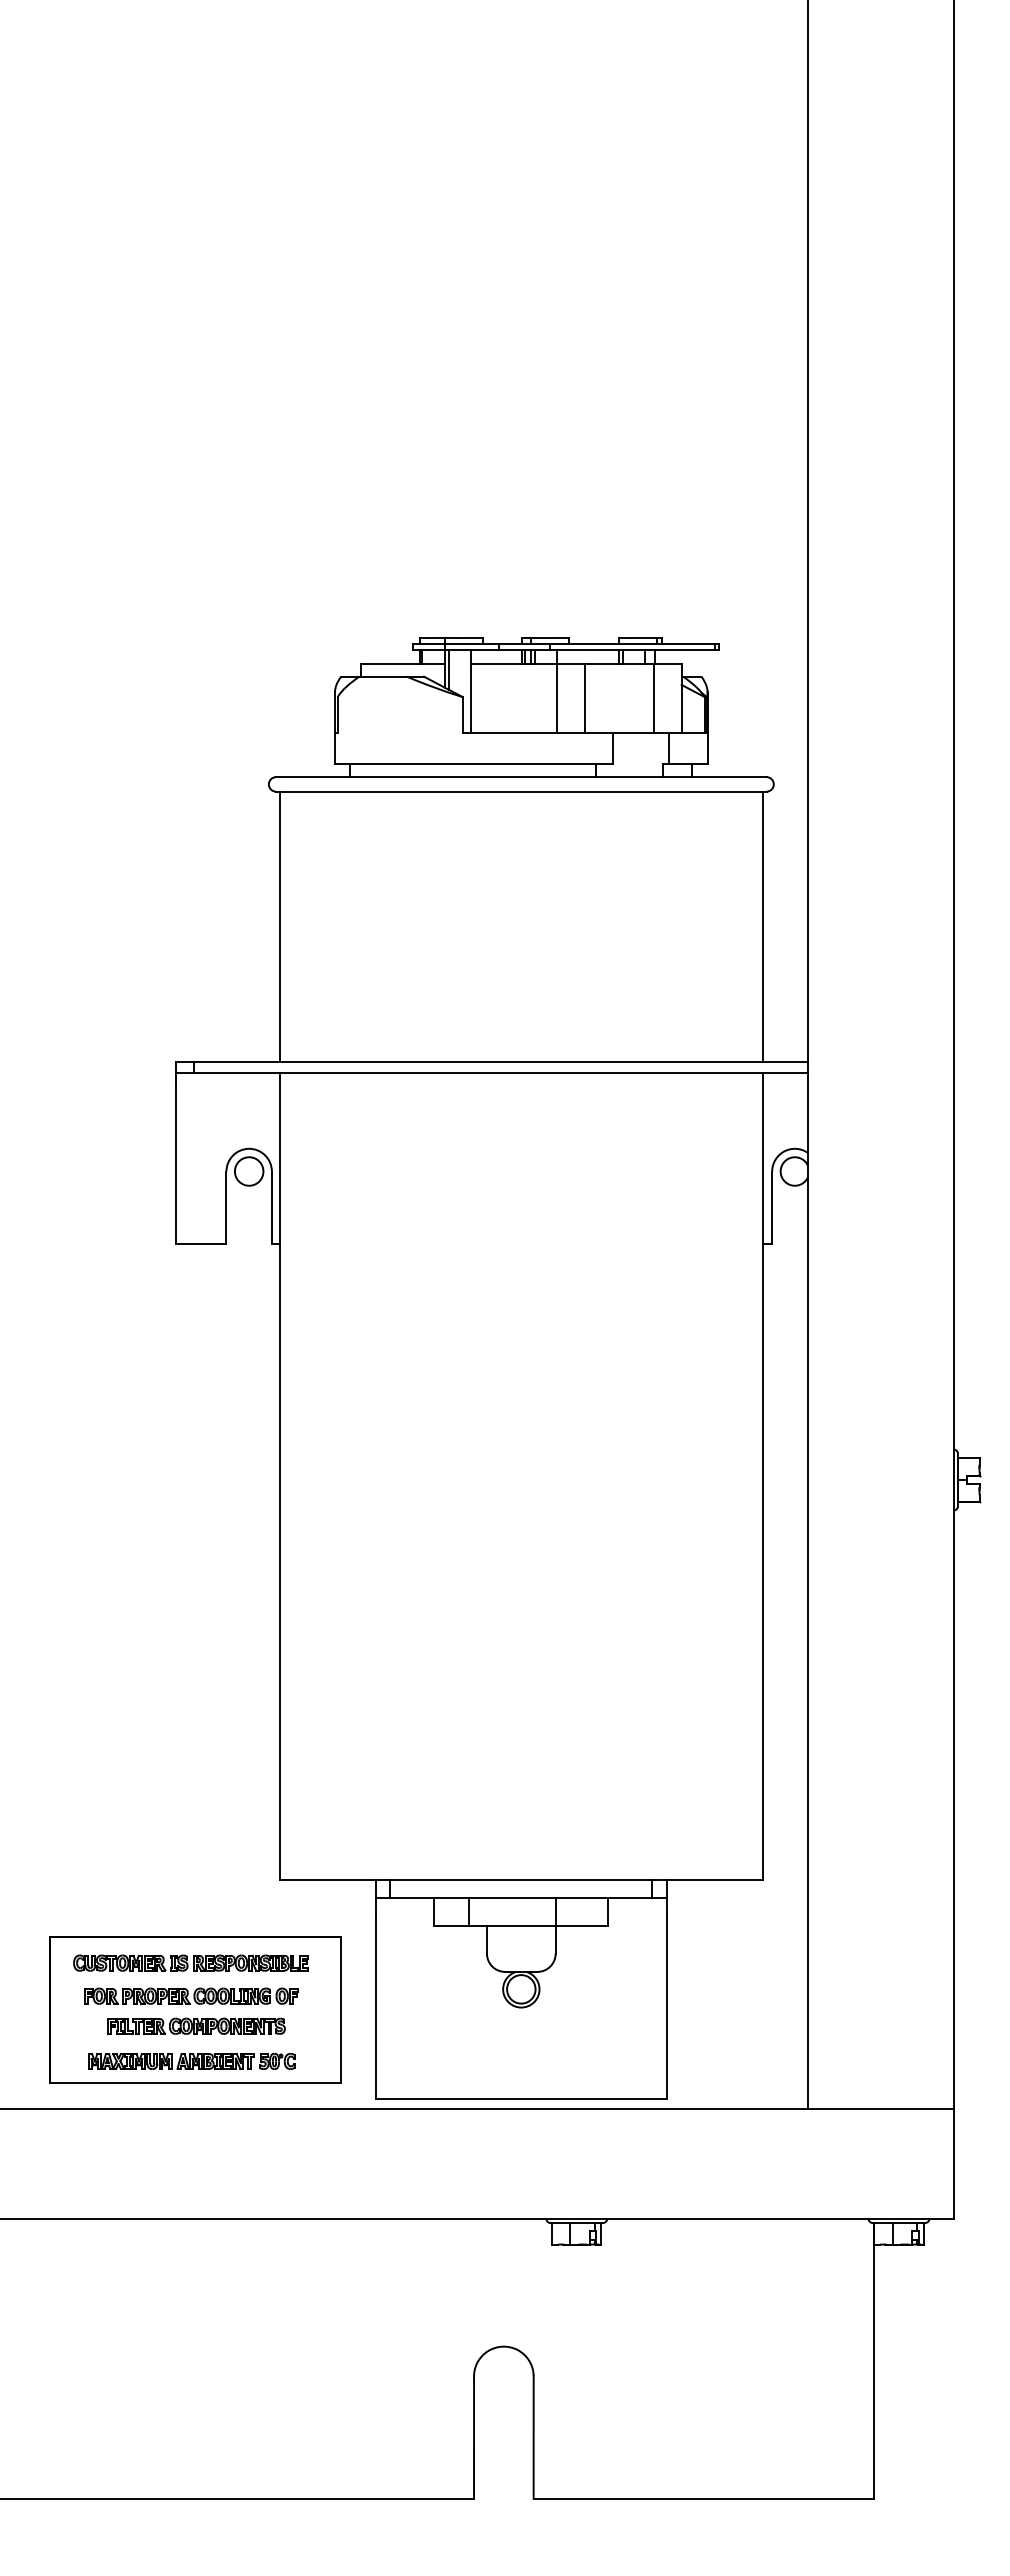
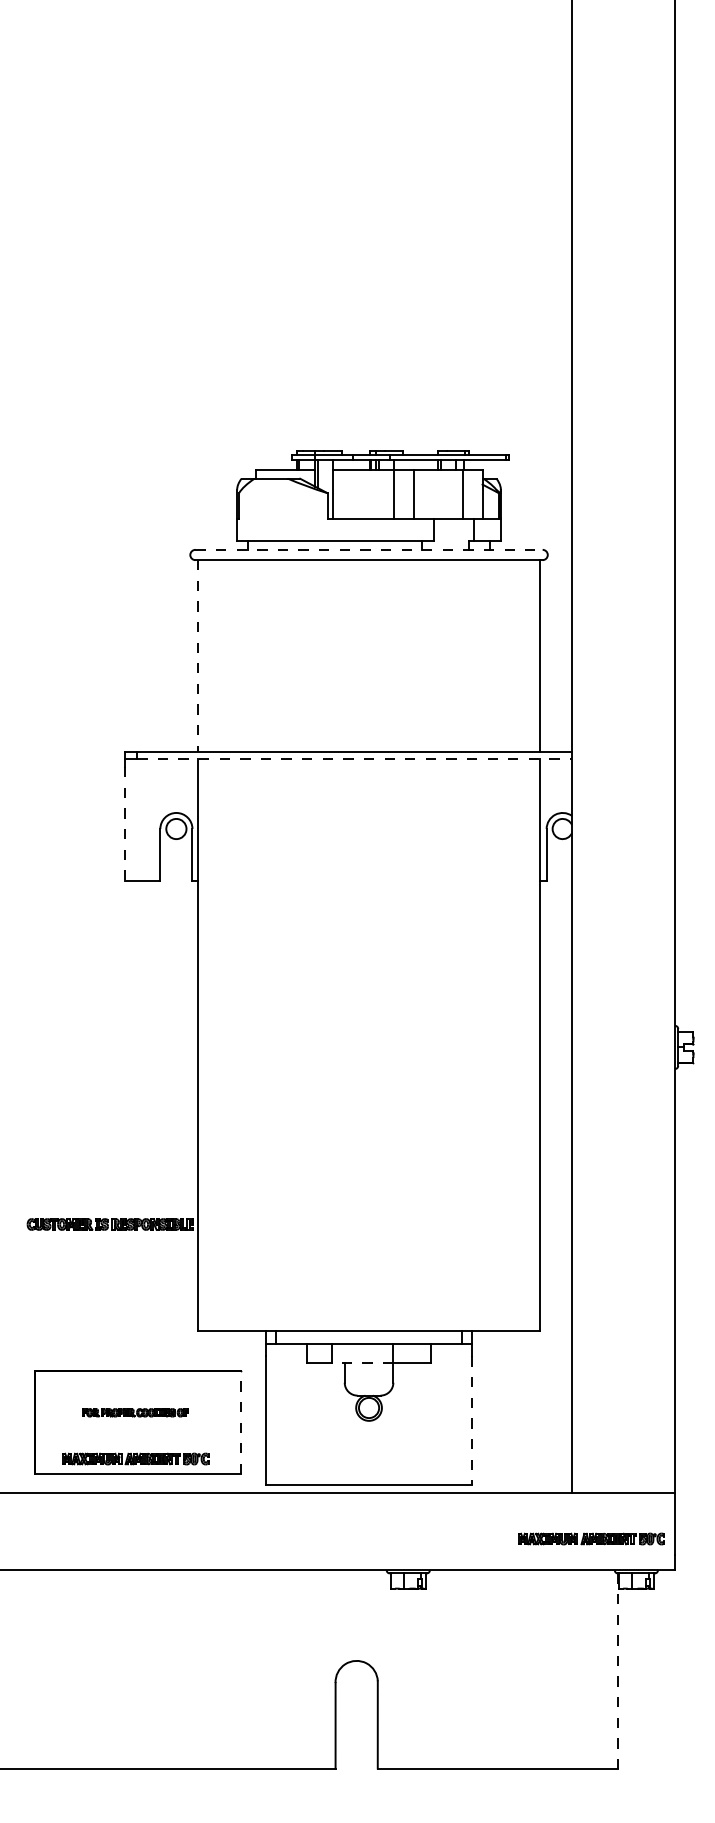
line: (521, 777) -> (369, 550), solid -> dashed
line: (279, 927) -> (197, 656), solid -> dashed
line: (501, 1073) -> (355, 759), solid -> dashed
line: (176, 1164) -> (124, 824), solid -> dashed
line: (512, 1926) -> (362, 1363), solid -> dashed
part: (190, 1962) -> (110, 1224), moved
part: (191, 1995) -> (135, 1412), size x0.7
line: (666, 2007) -> (471, 1420), solid -> dashed
line: (341, 2009) -> (241, 1422), solid -> dashed
part: (196, 2025) -> (139, 1433), removed
part: (835, 2173) -> (591, 1538), added
line: (873, 2360) -> (618, 1670), solid -> dashed

